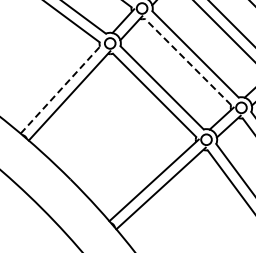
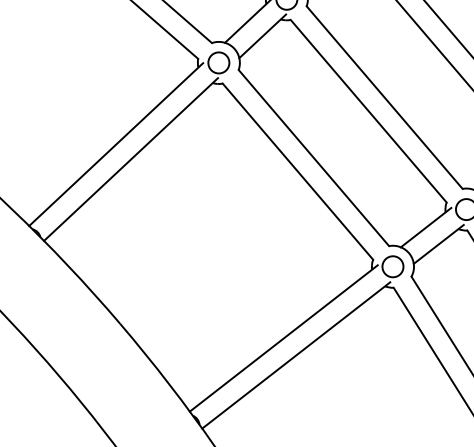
line: (188, 61) -> (369, 110), dashed -> solid
line: (61, 88) -> (116, 143), dashed -> solid

